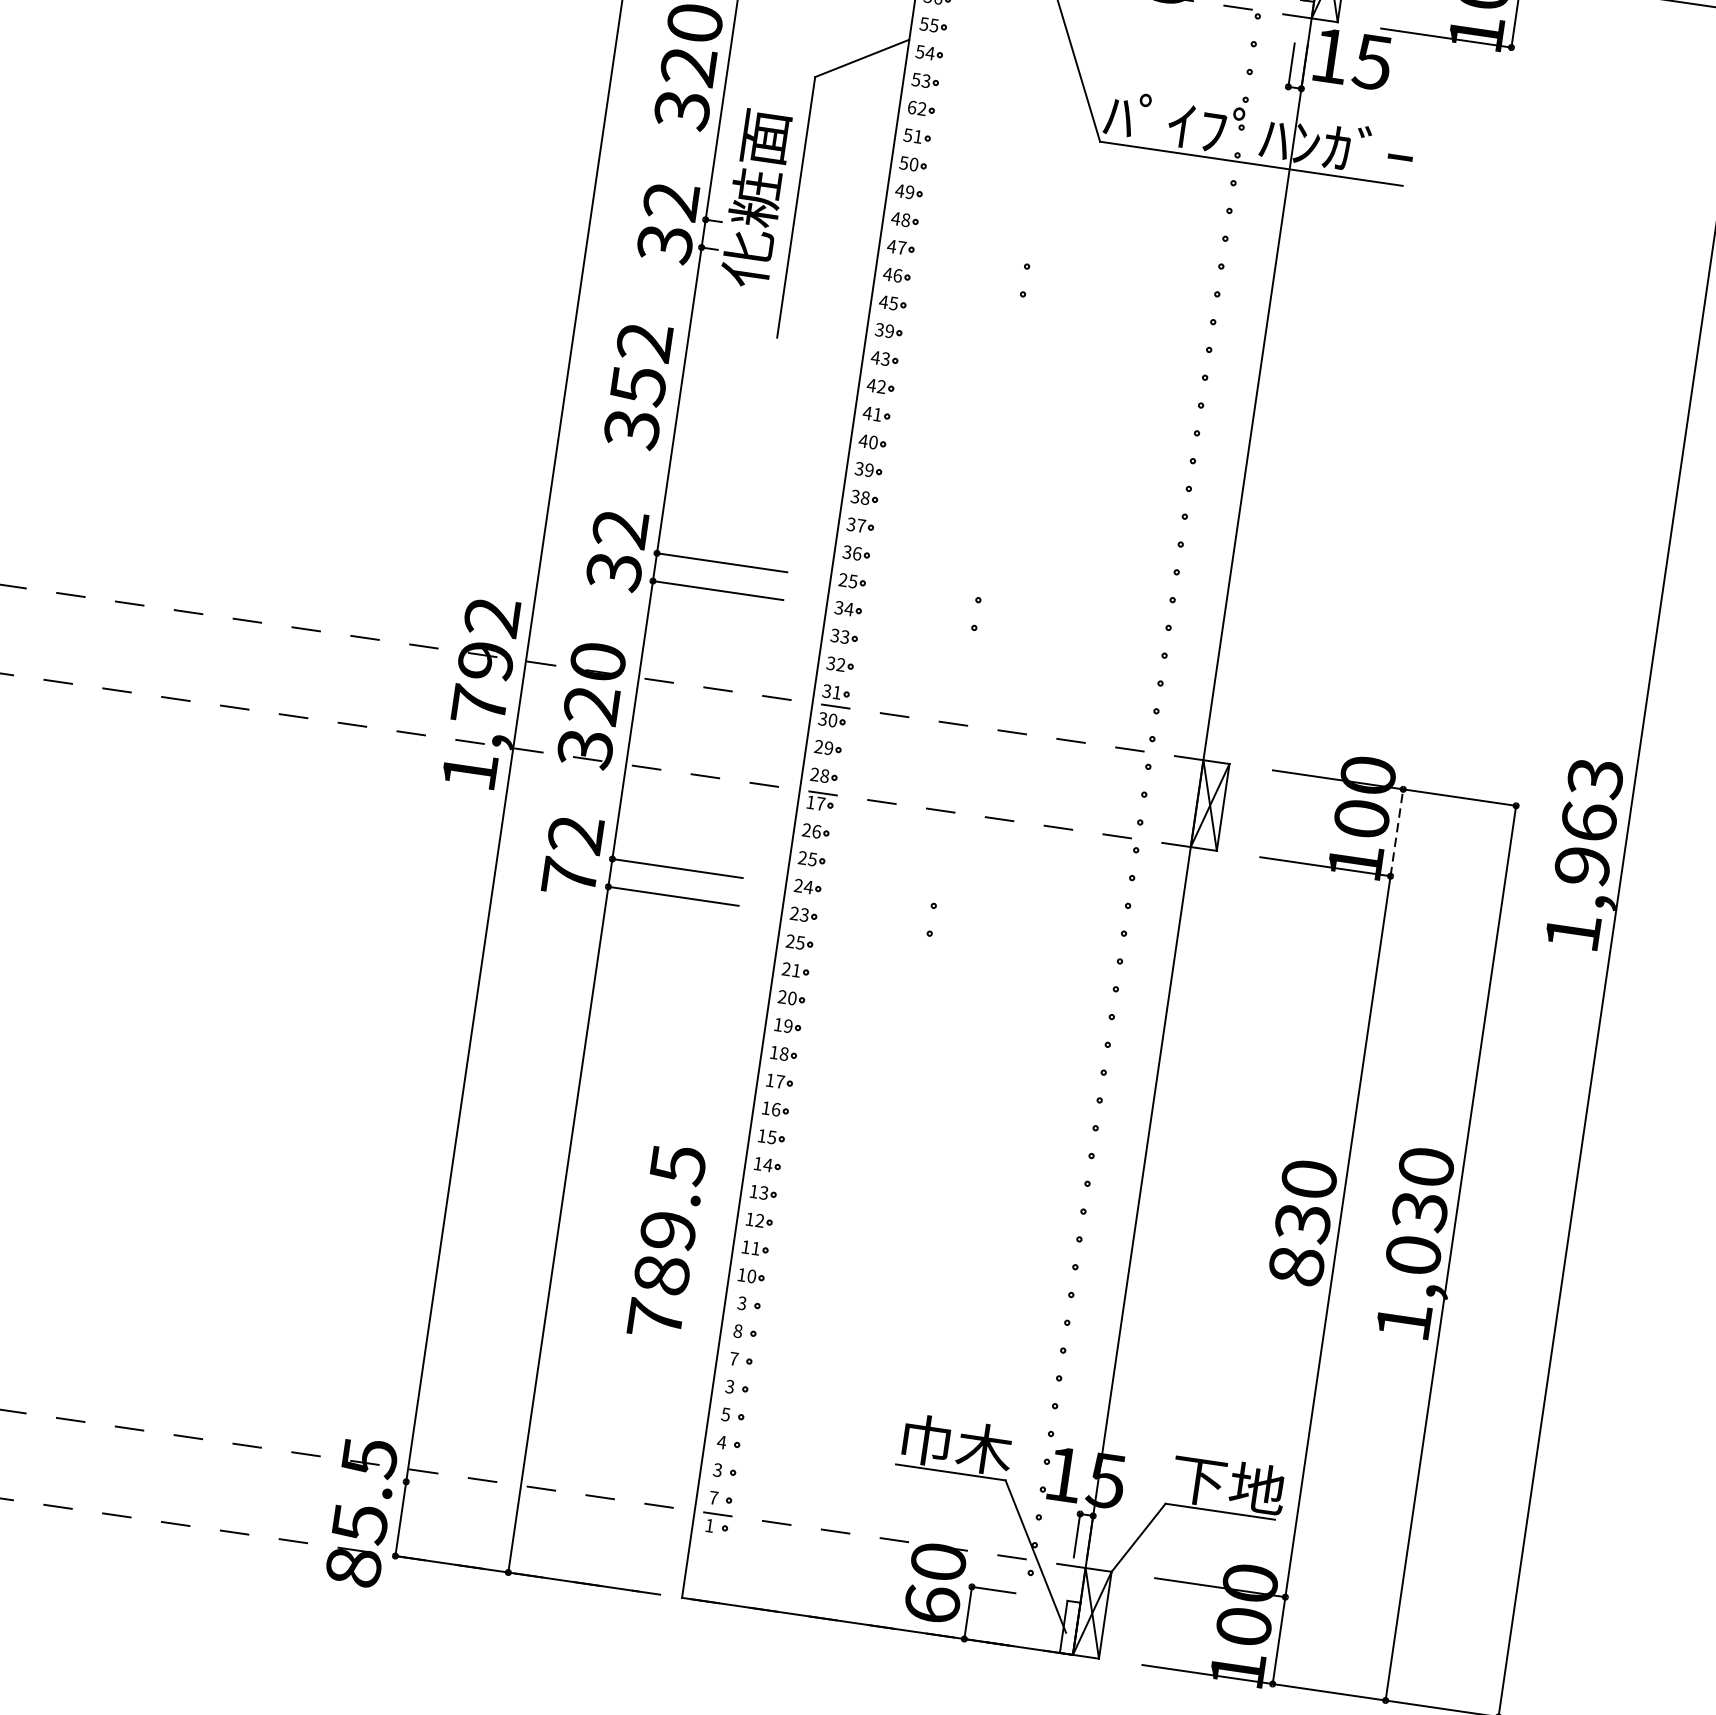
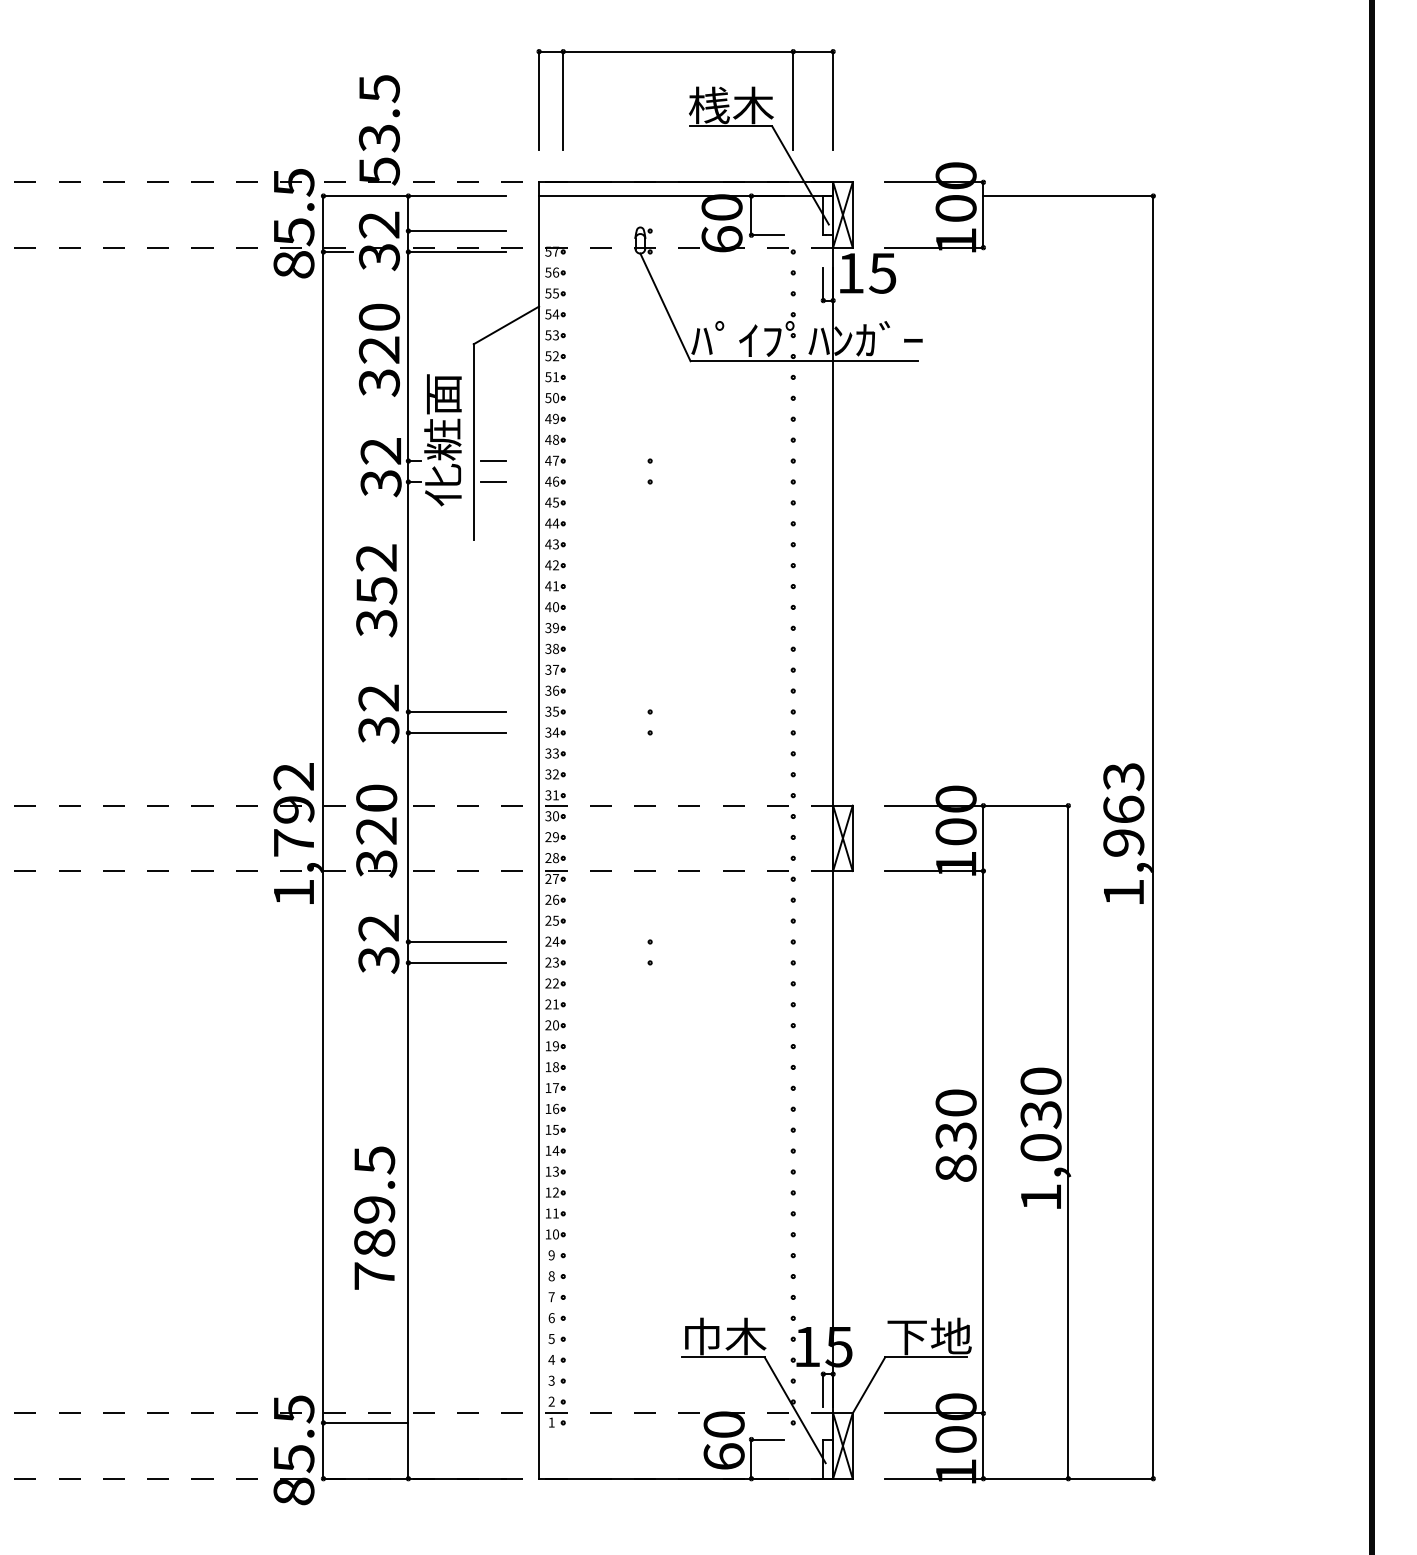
text: (912, 107) -> (548, 356), 62 -> 52
line: (818, 236) -> (493, 461), added
line: (814, 263) -> (493, 481), added
text: (885, 330) -> (552, 523), 39 -> 44
text: (843, 579) -> (548, 711), 25 -> 35
text: (810, 801) -> (548, 878), 17 -> 27
line: (1396, 832) -> (983, 838), dashed -> solid
text: (569, 876) -> (378, 959), 72 -> 32
text: (799, 942) -> (555, 983), 25 -> 22
text: (666, 1241) -> (374, 1217), moved
text: (741, 1303) -> (551, 1255), 3 -> 9
text: (729, 1387) -> (551, 1318), 3 -> 6
line: (462, 1489) -> (365, 1422), added
text: (713, 1497) -> (551, 1401), 7 -> 2

